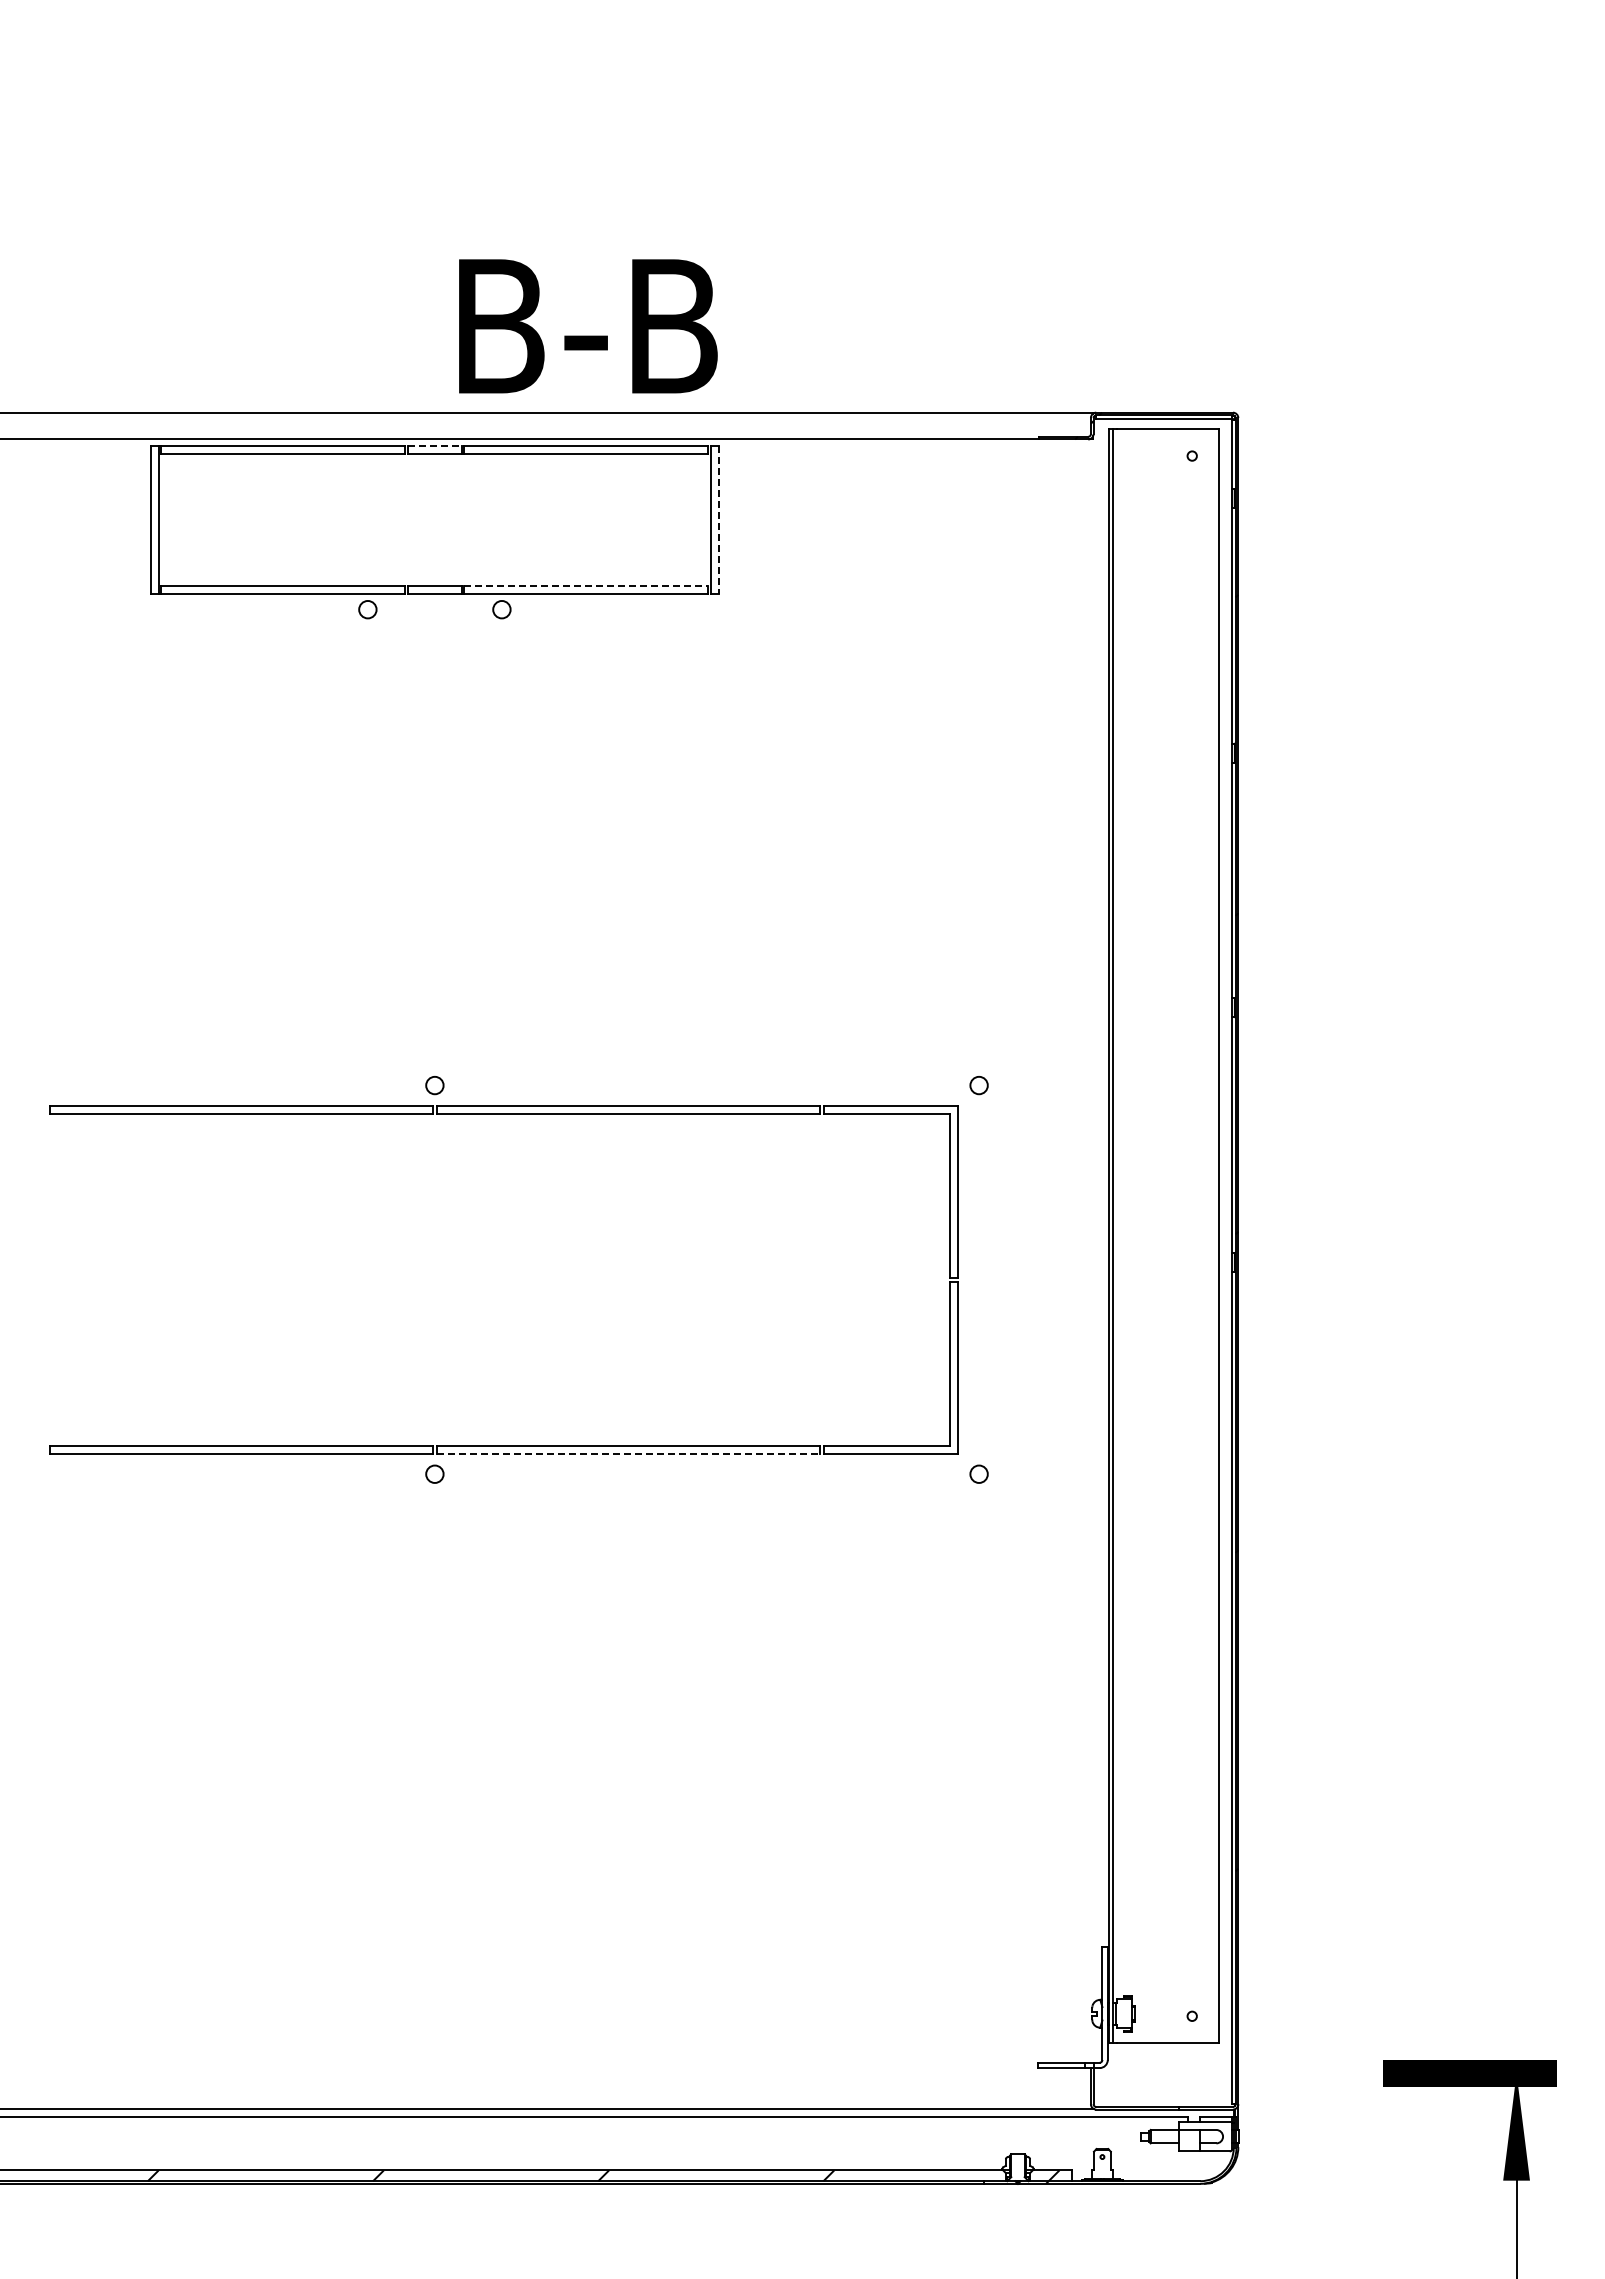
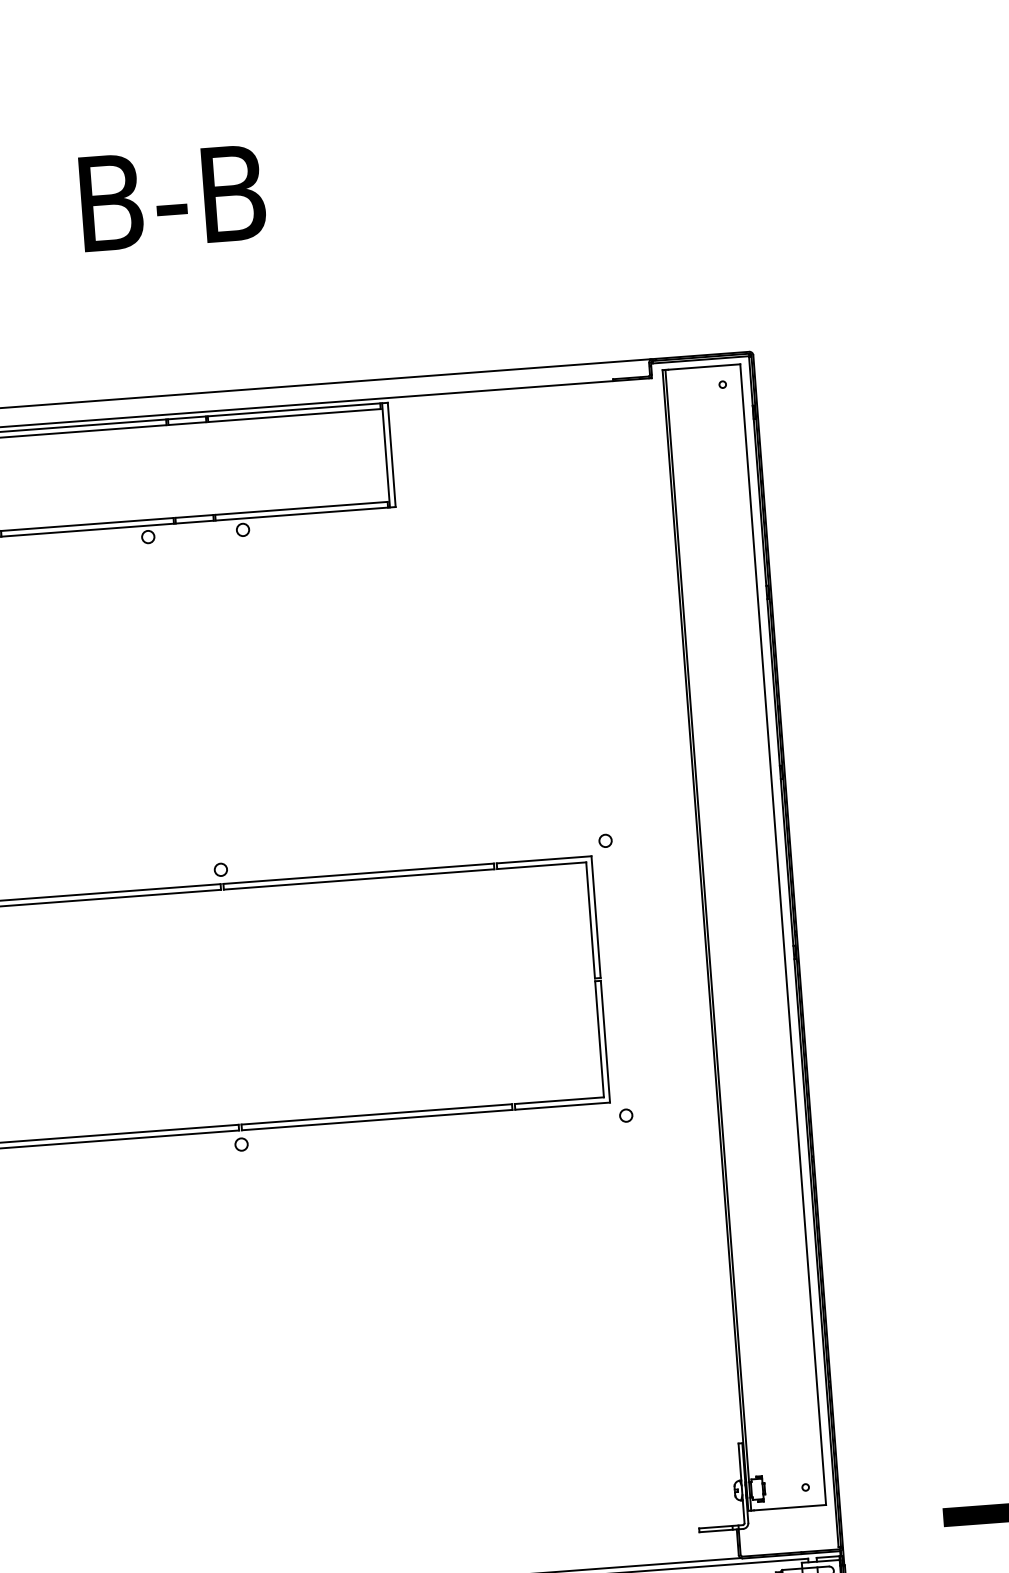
text: (588, 326) -> (172, 198), moved
line: (434, 446) -> (186, 418), dashed -> solid
line: (719, 519) -> (392, 454), dashed -> solid
line: (586, 585) -> (301, 508), dashed -> solid
line: (628, 1454) -> (377, 1120), dashed -> solid

